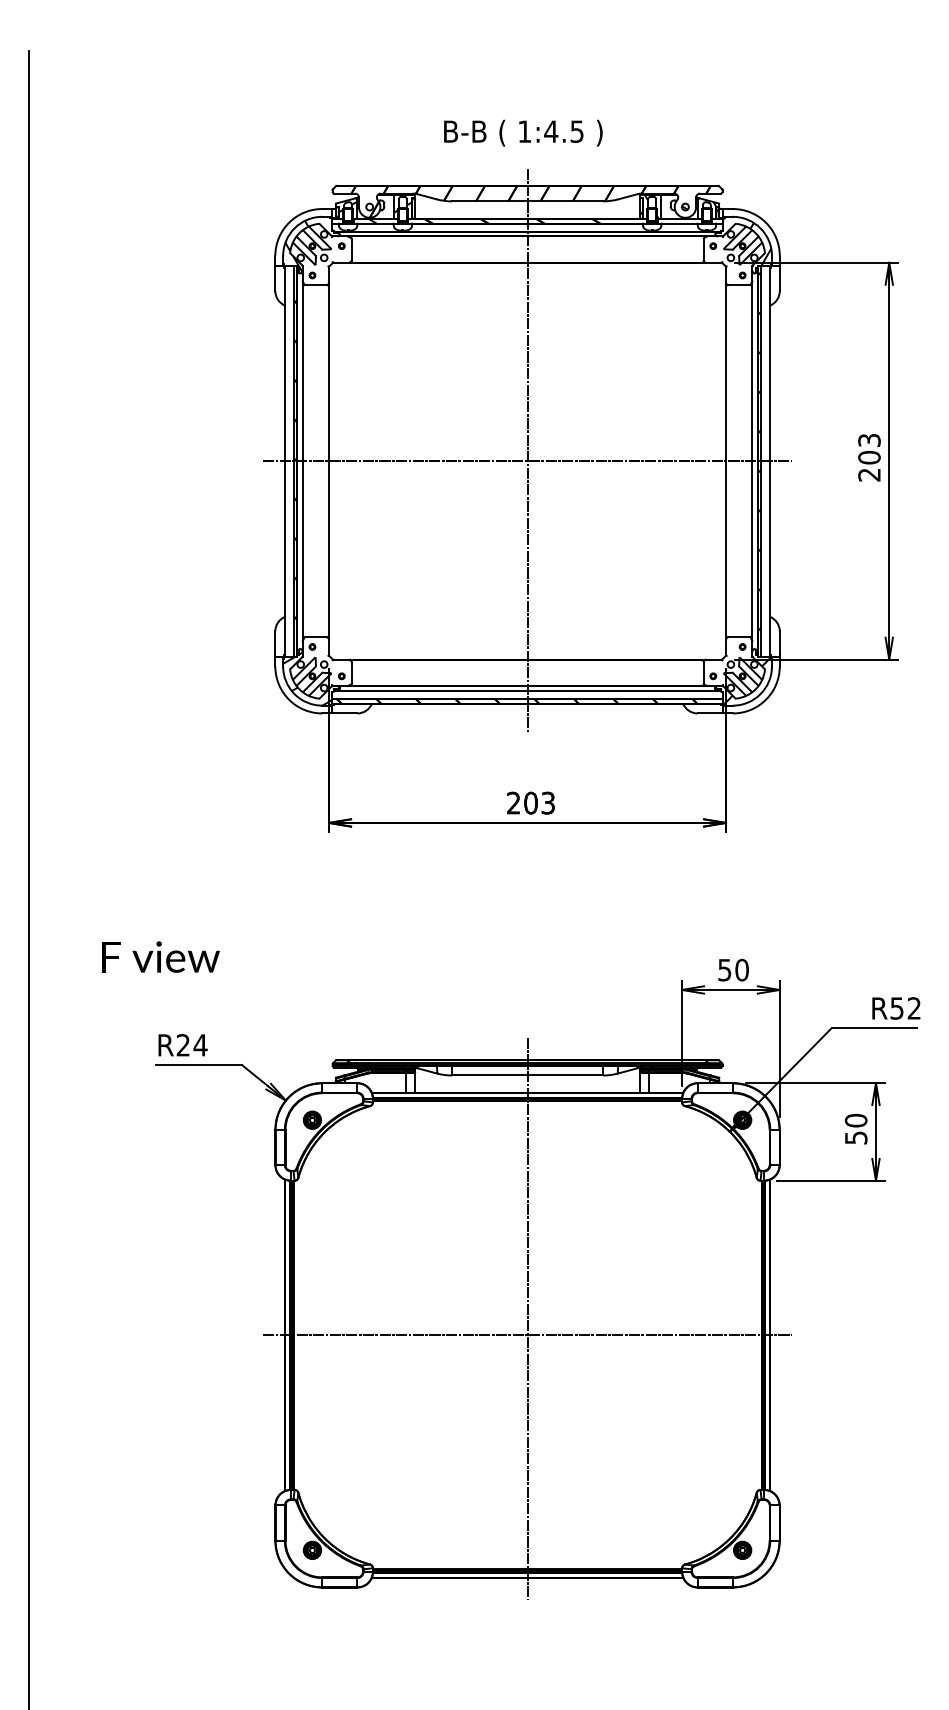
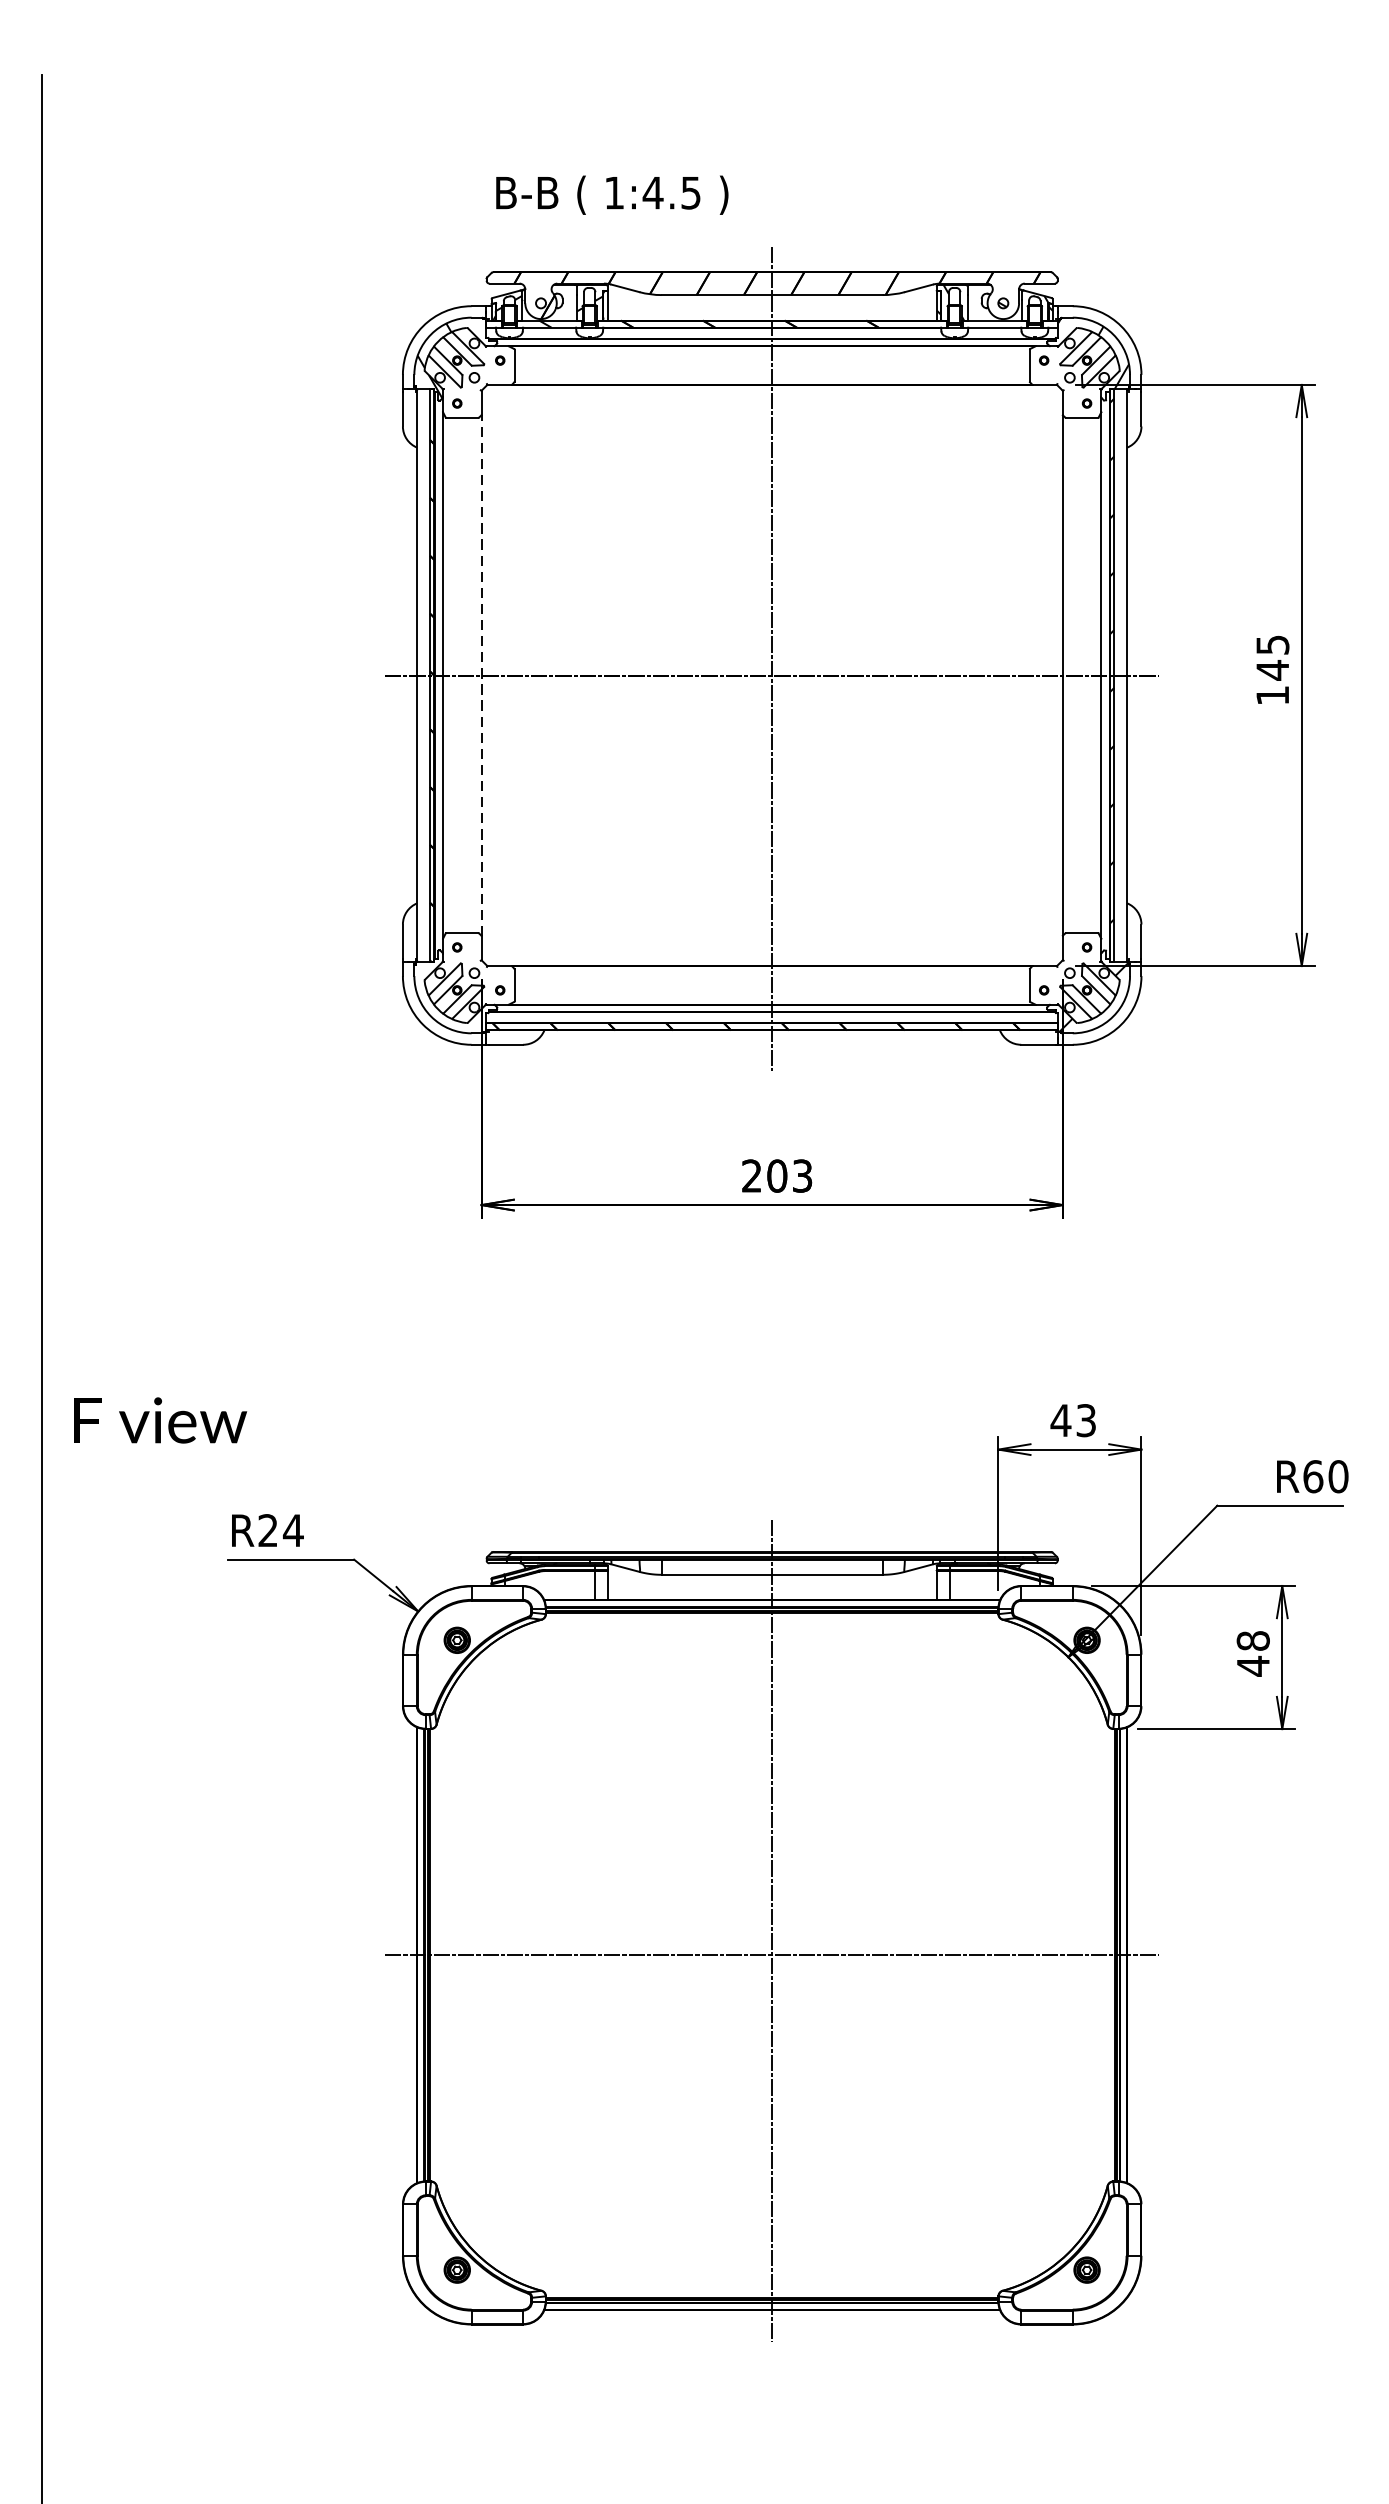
text: (523, 132) -> (612, 194), moved
text: (869, 457) -> (1272, 670), 203 -> 145
line: (329, 460) -> (482, 674), solid -> dashed
hatch: (307, 678) -> (449, 993), removed
text: (160, 956) -> (160, 1419), moved
text: (732, 969) -> (1072, 1419), 50 -> 43
text: (905, 1008) -> (1325, 1476), R52 -> R60
text: (856, 1129) -> (1253, 1653), 50 -> 48

